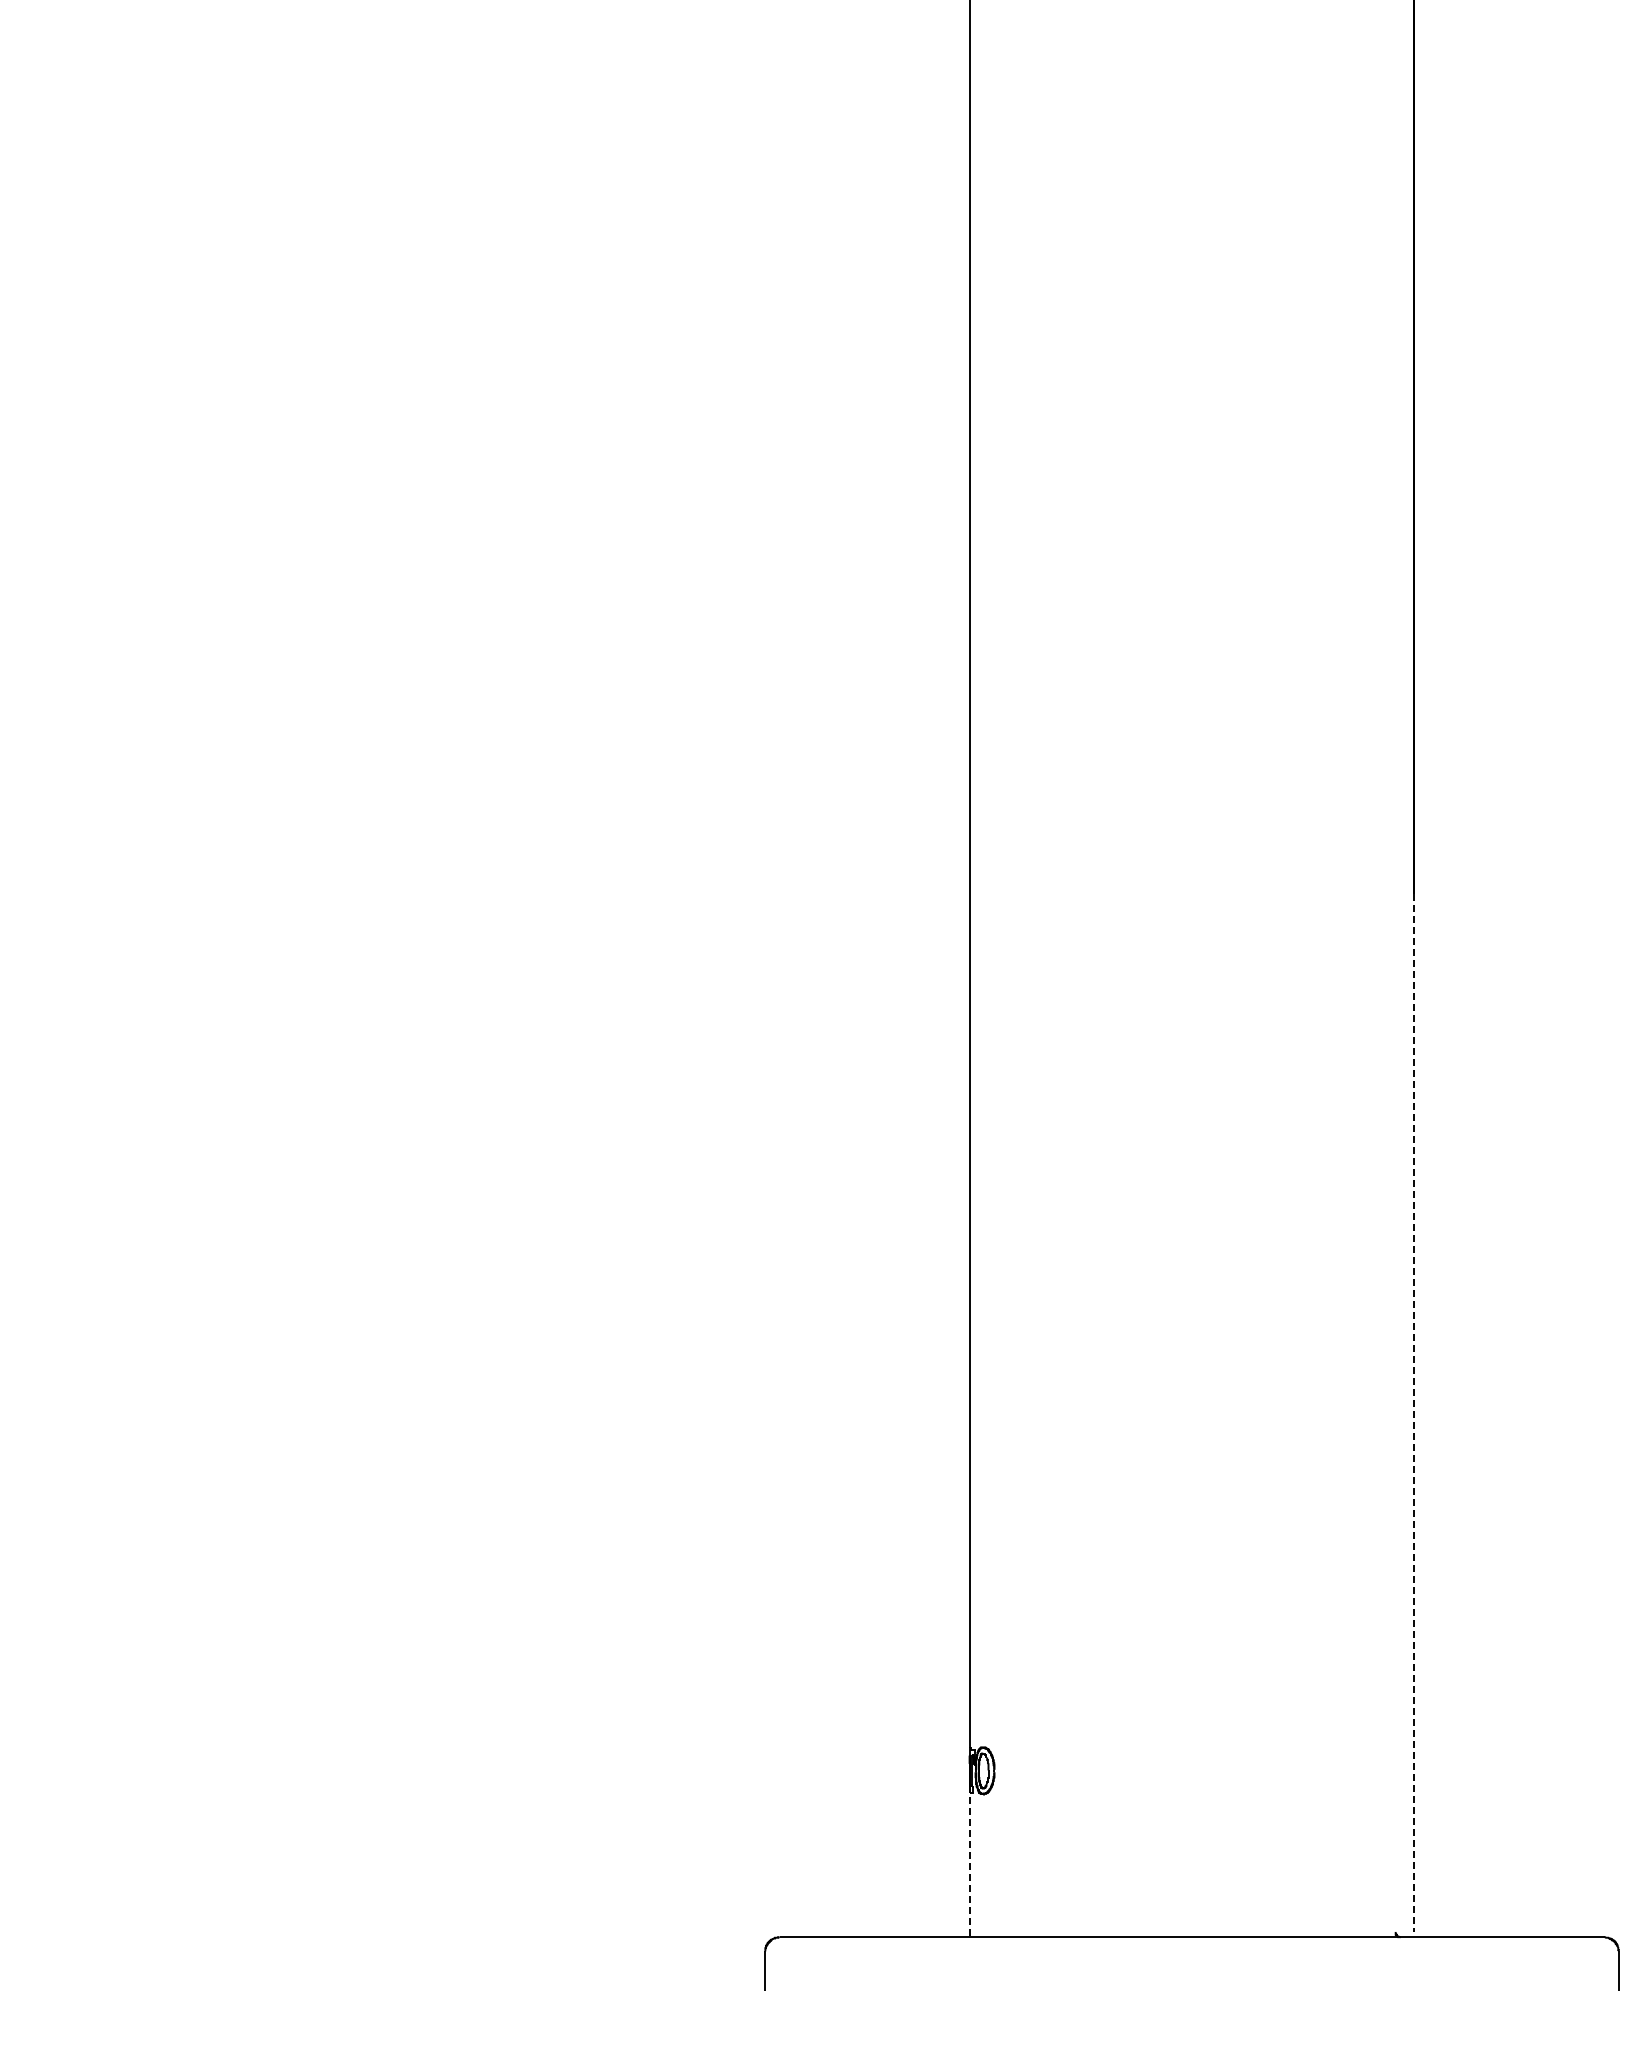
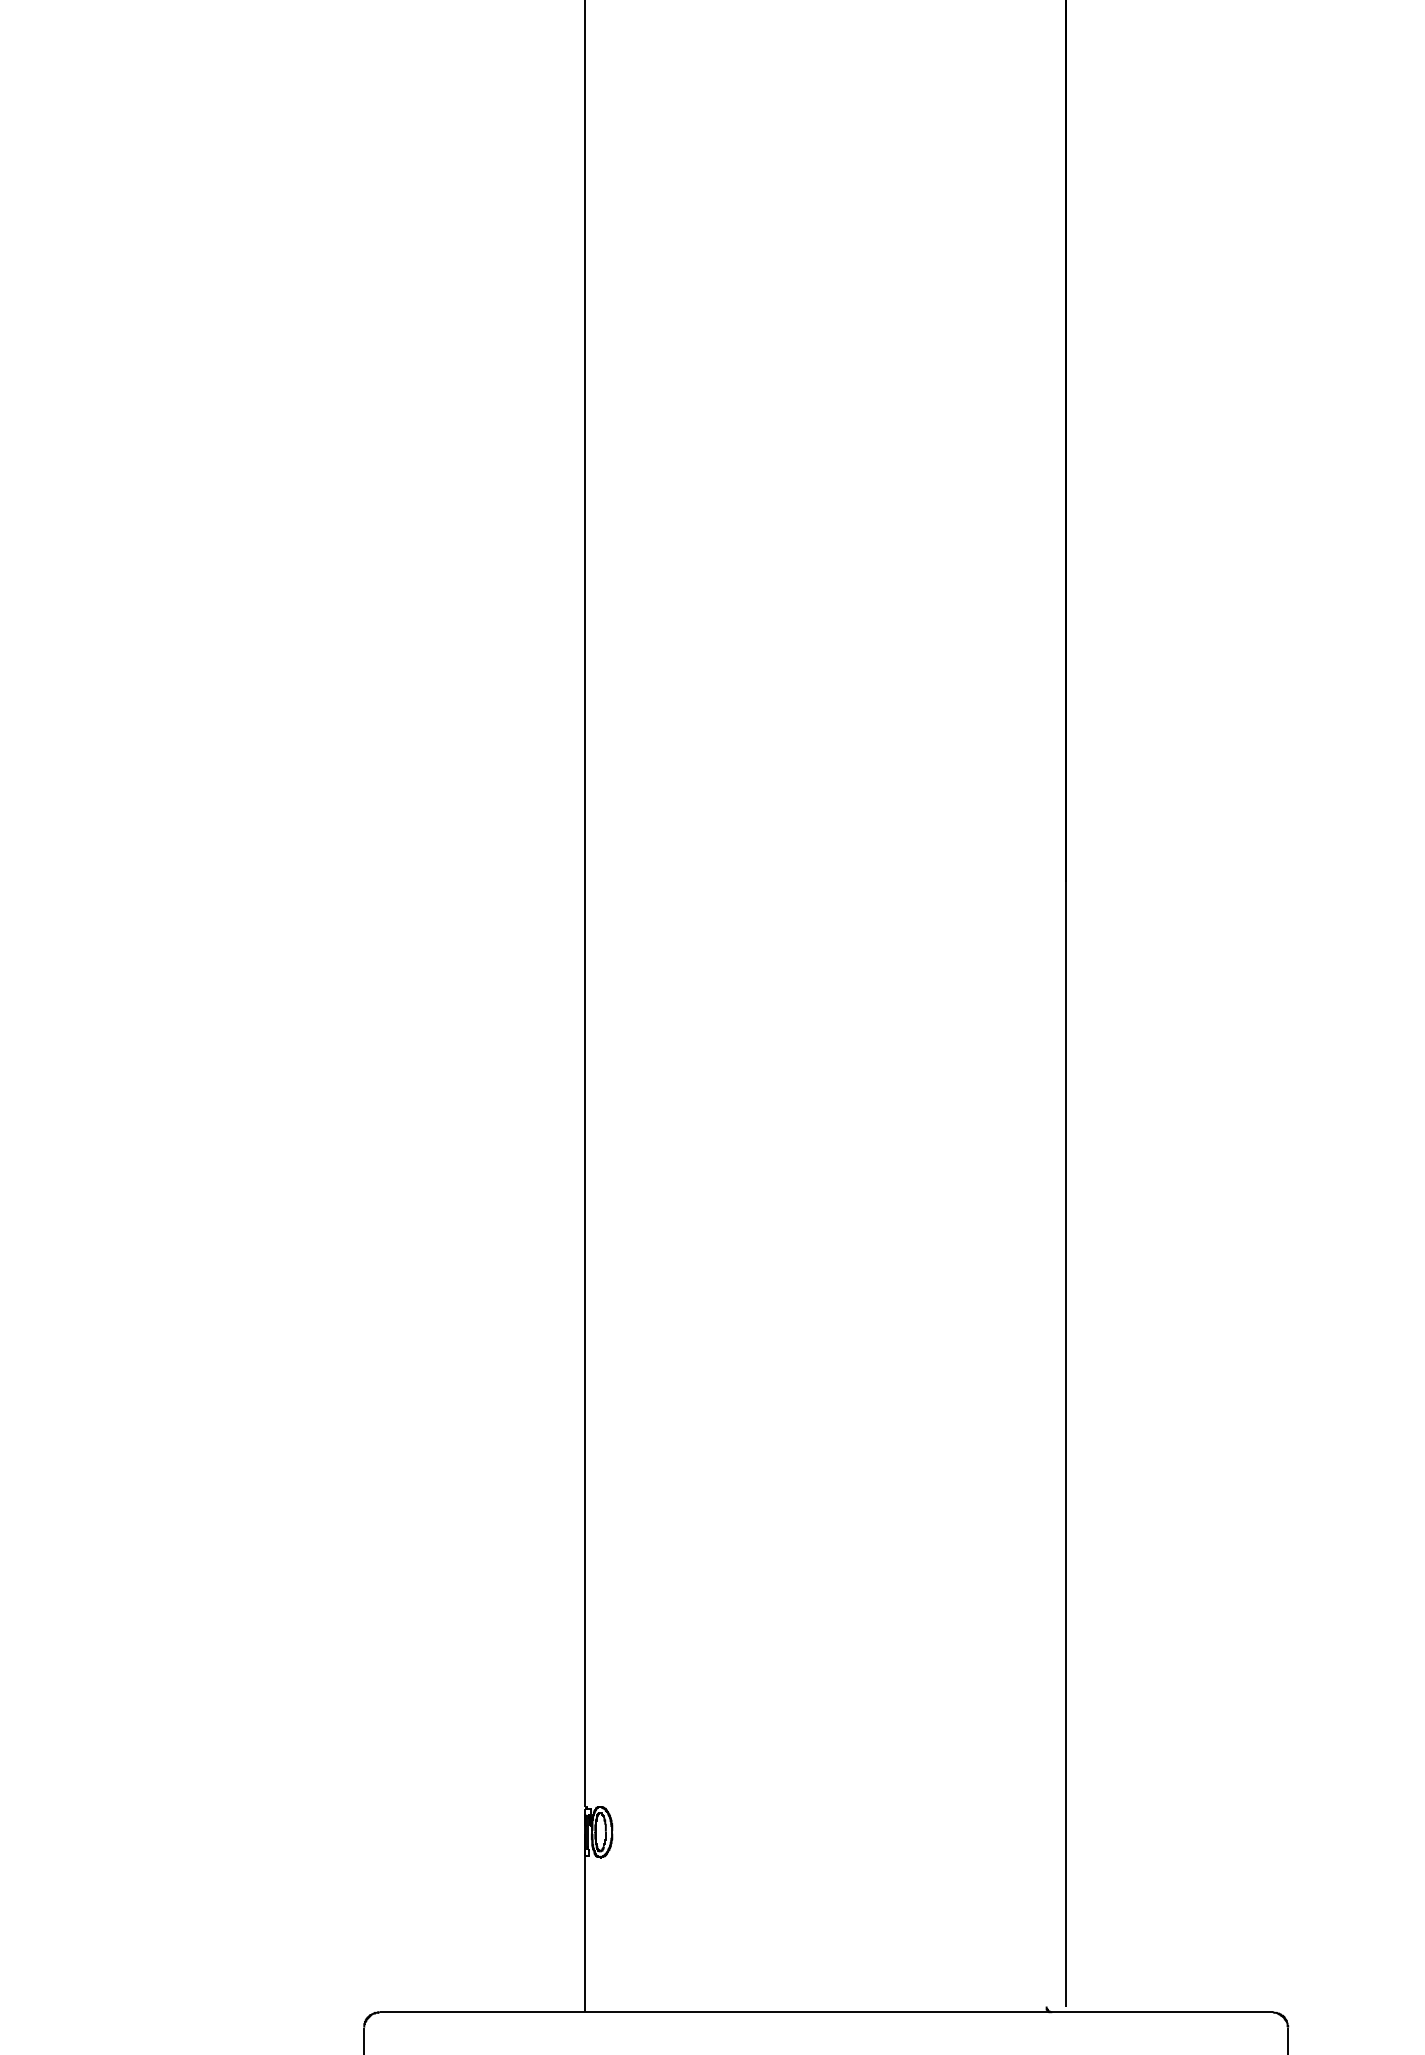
line: (1414, 1413) -> (1066, 1445), dashed -> solid
line: (969, 1856) -> (585, 1924), dashed -> solid

